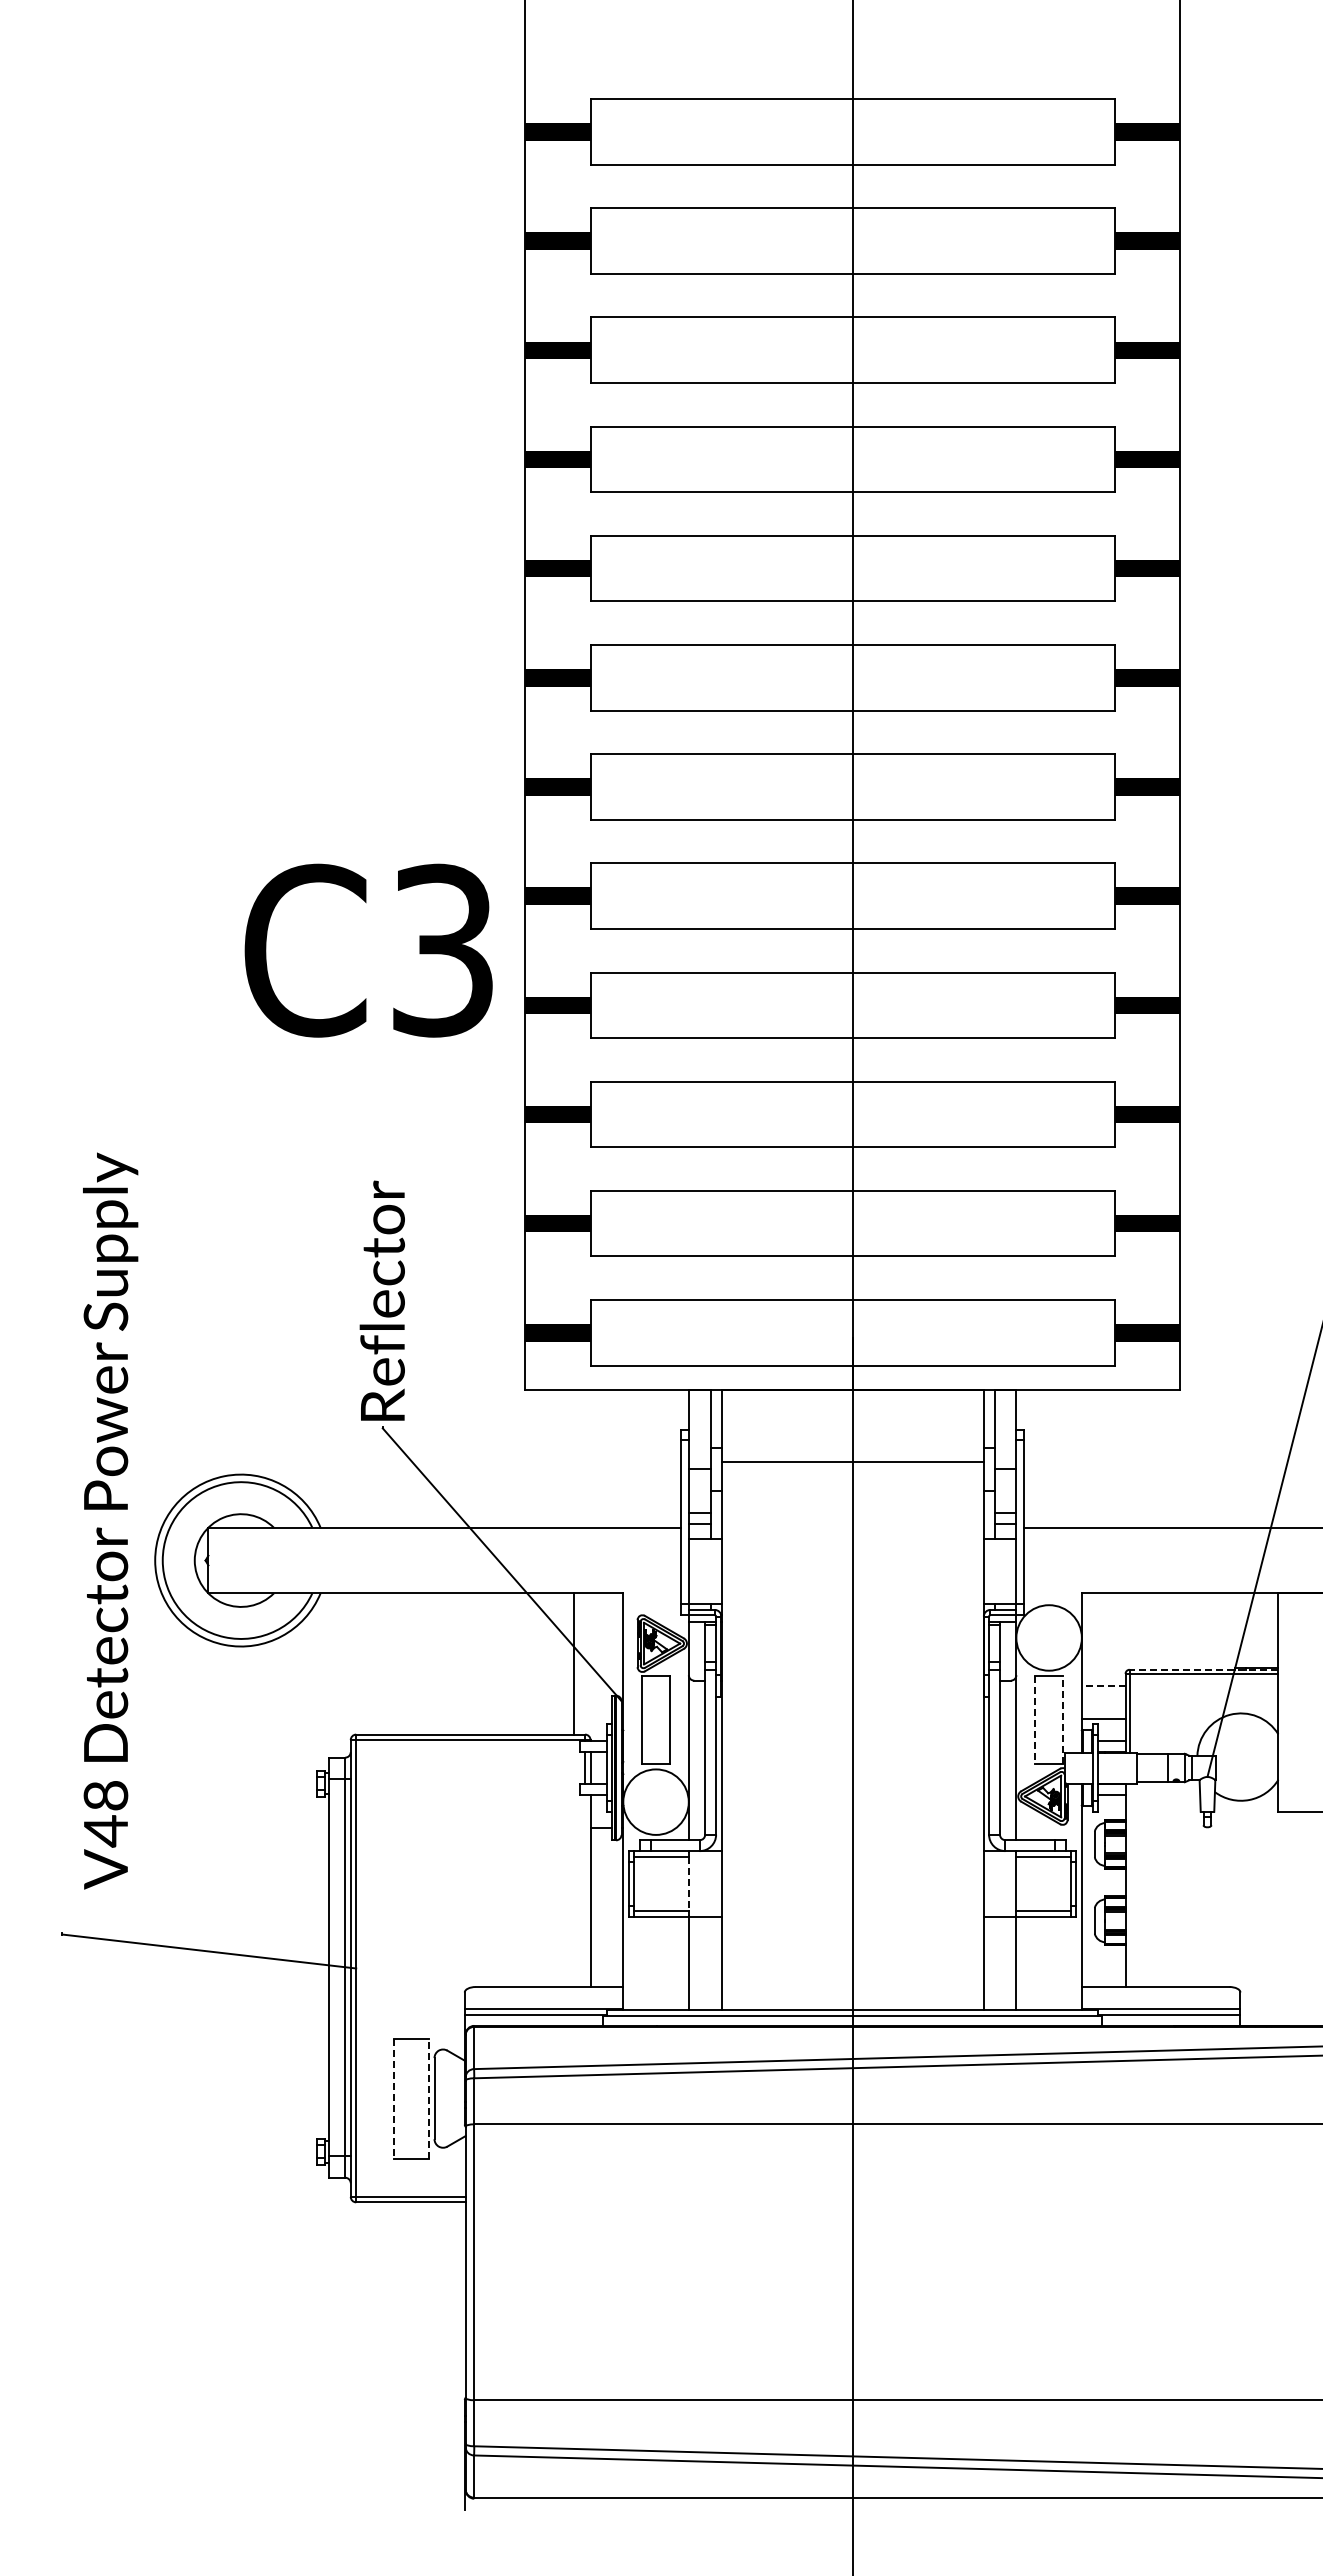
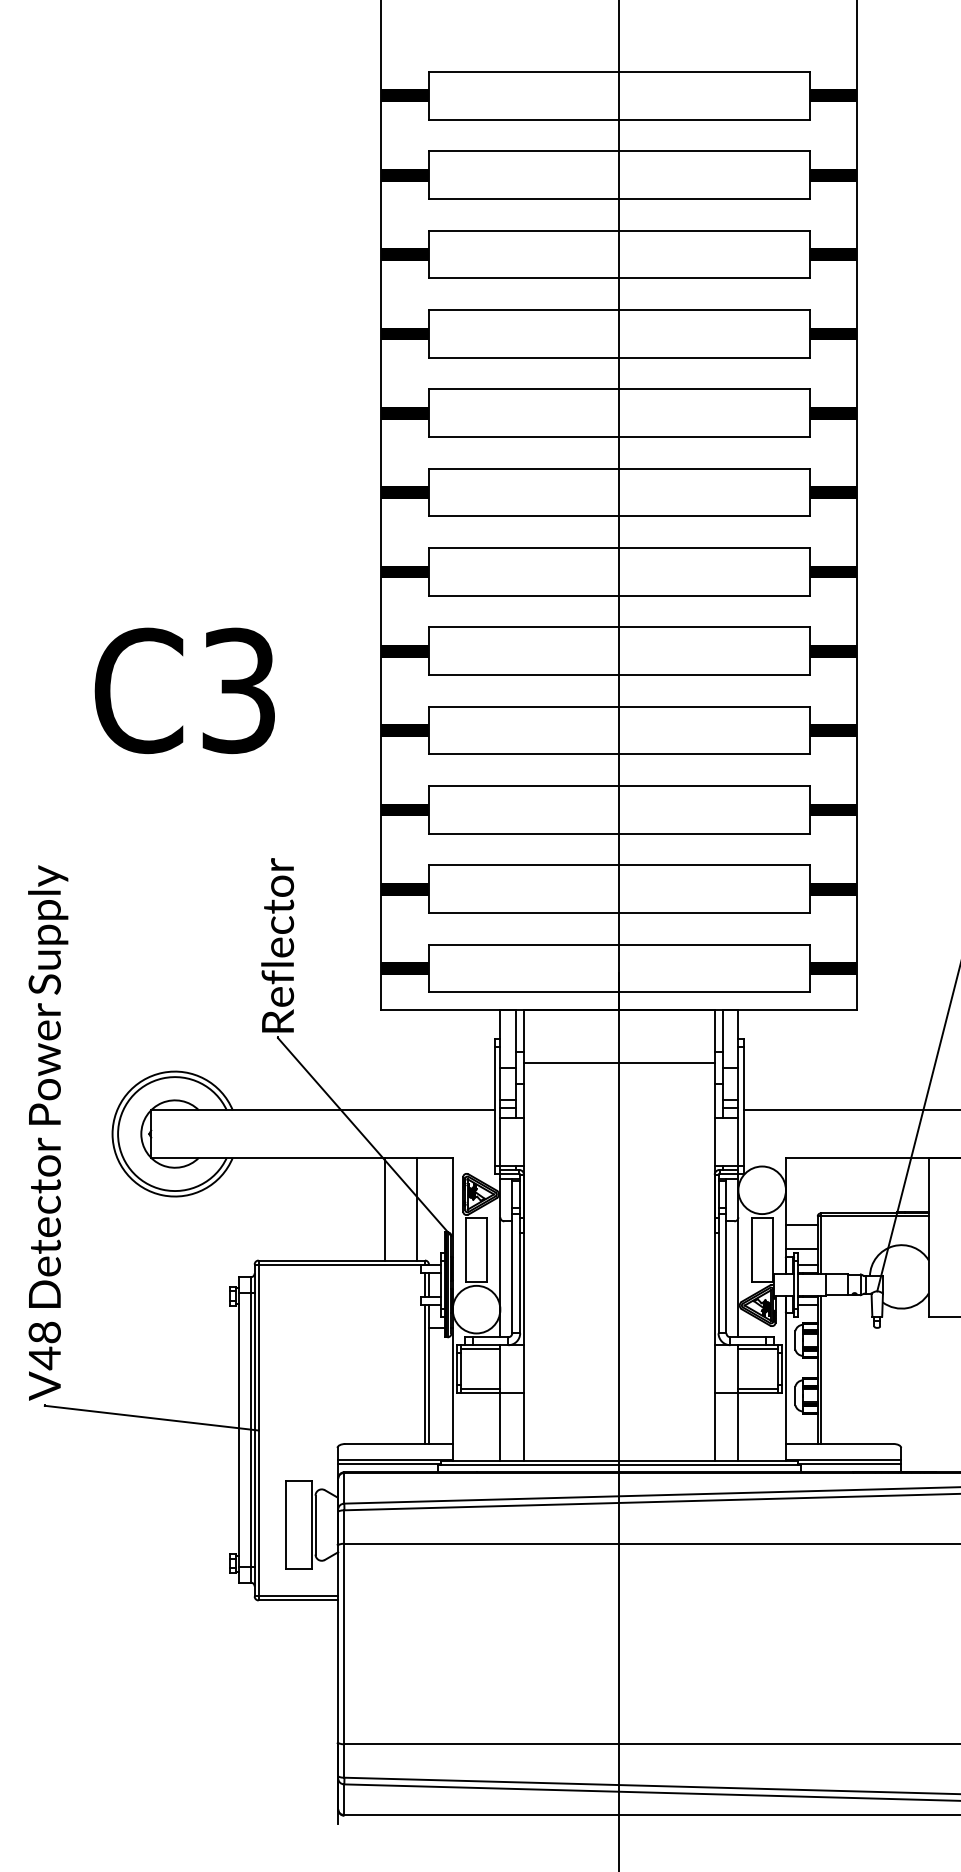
text: (368, 950) -> (184, 690), moved
text: (110, 1520) -> (48, 1132), moved
line: (530, 1663) -> (385, 1208), added
line: (1203, 1669) -> (874, 1213), dashed -> solid
line: (1103, 1686) -> (801, 1225), dashed -> solid
line: (1034, 1720) -> (751, 1250), dashed -> solid
line: (1063, 1720) -> (772, 1250), dashed -> solid
line: (688, 1884) -> (500, 1369), dashed -> solid
line: (1129, 1885) -> (820, 1370), added
line: (585, 1891) -> (425, 1374), added
line: (429, 2098) -> (311, 1524), dashed -> solid
line: (394, 2099) -> (286, 1525), dashed -> solid

